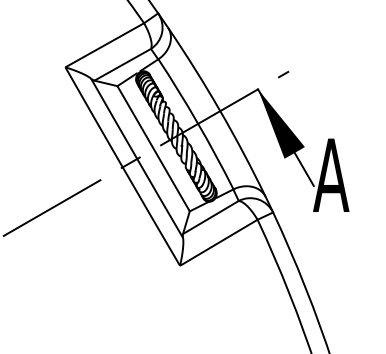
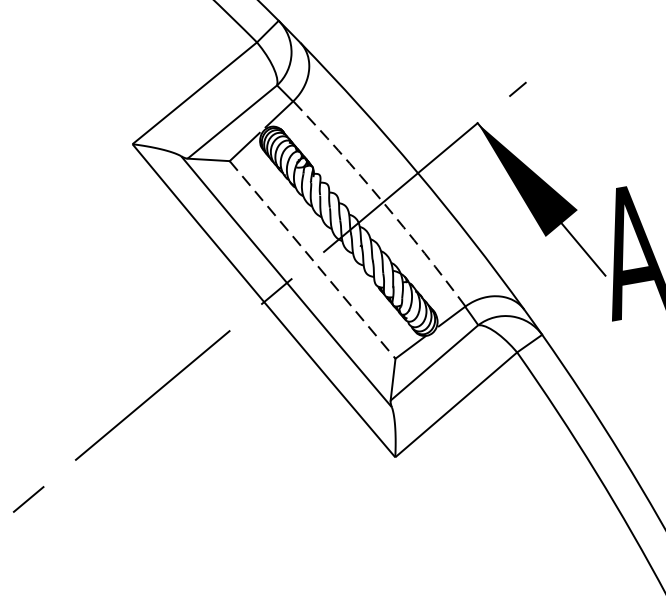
arc: (197, 123) -> (381, 201), solid -> dashed
line: (153, 149) -> (312, 261), solid -> dashed

